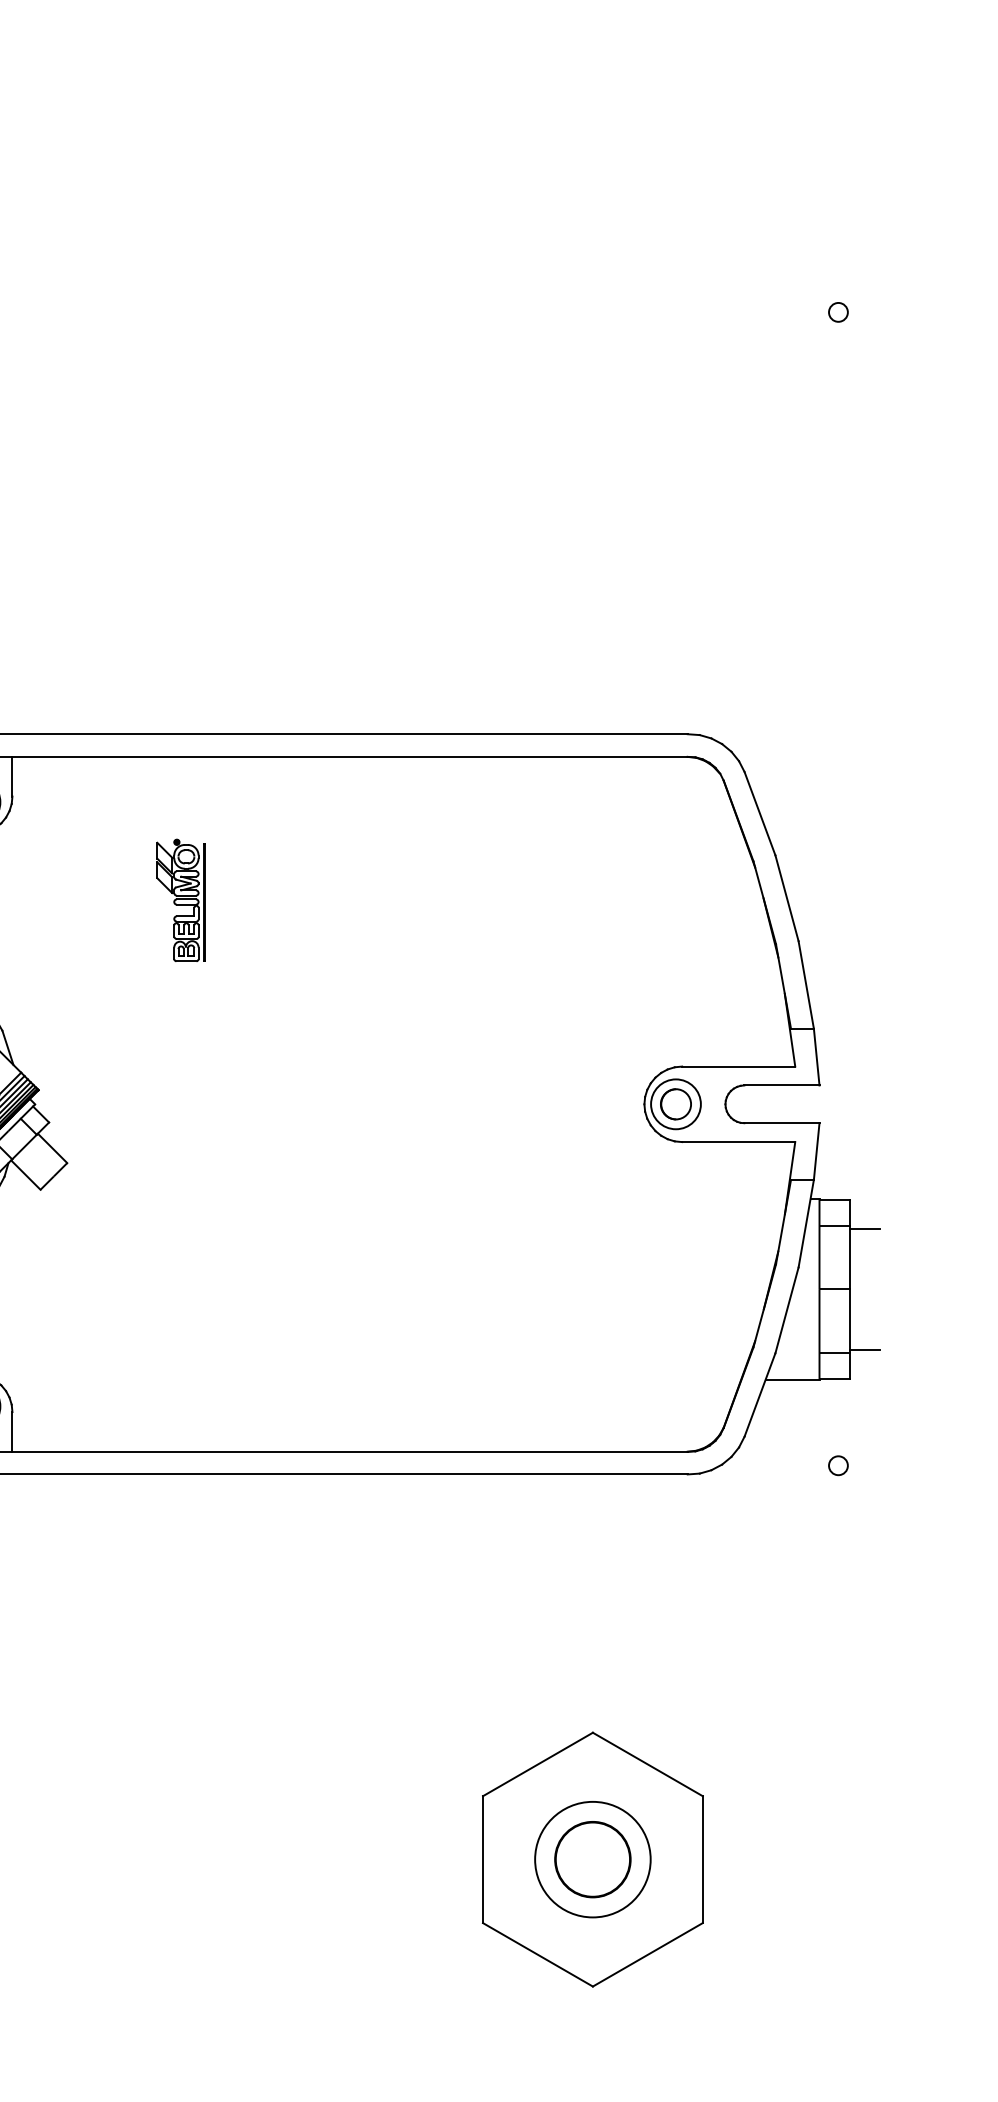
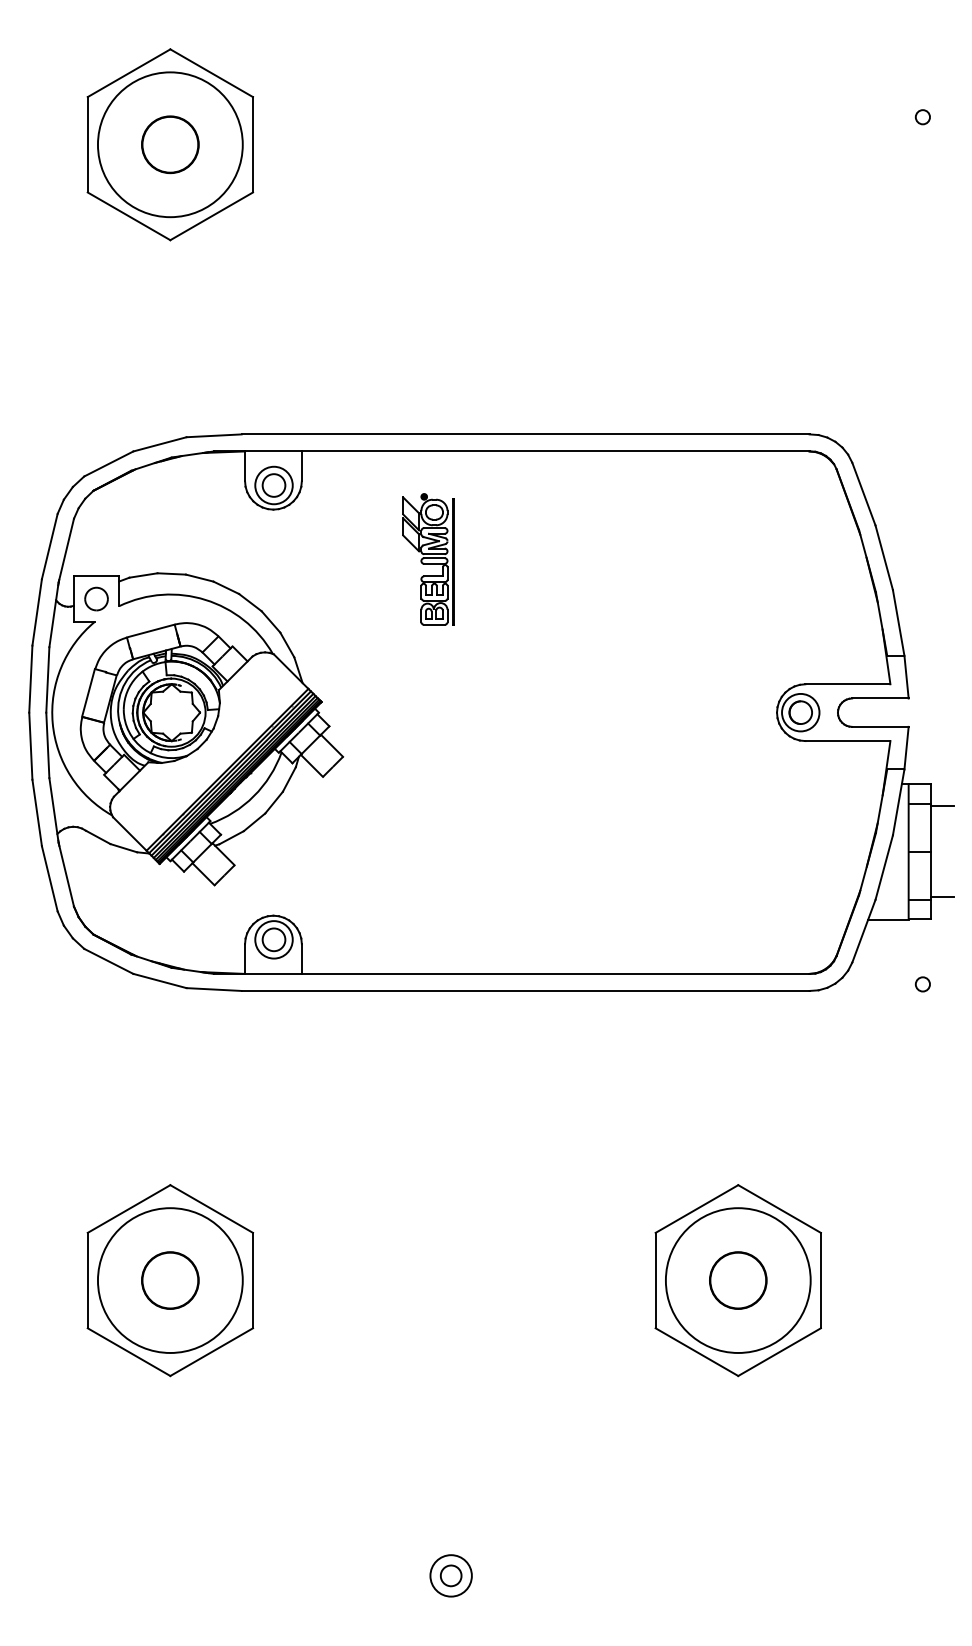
part: (180, 900) -> (428, 559), size x1.43
circle: (591, 1859) -> (737, 1280), size x1.67

